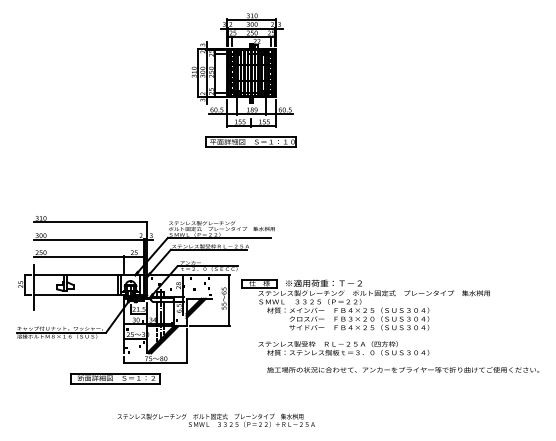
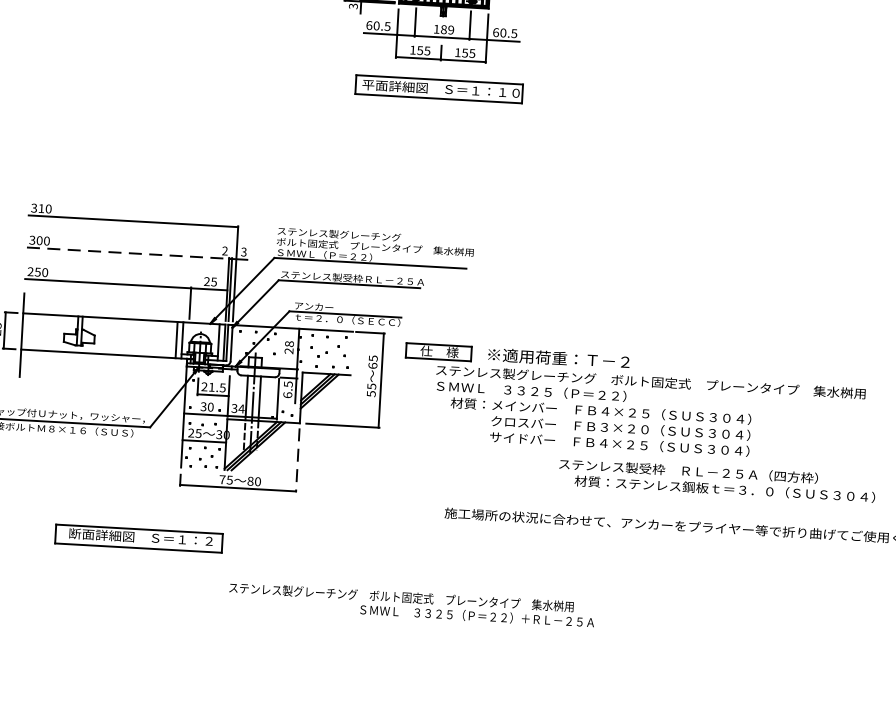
line: (88, 239) -> (127, 252), solid -> dashed
line: (186, 346) -> (297, 461), solid -> dashed
text: (343, 348) -> (716, 480), moved
part: (115, 378) -> (139, 537), moved
text: (215, 420) -> (410, 604), moved

